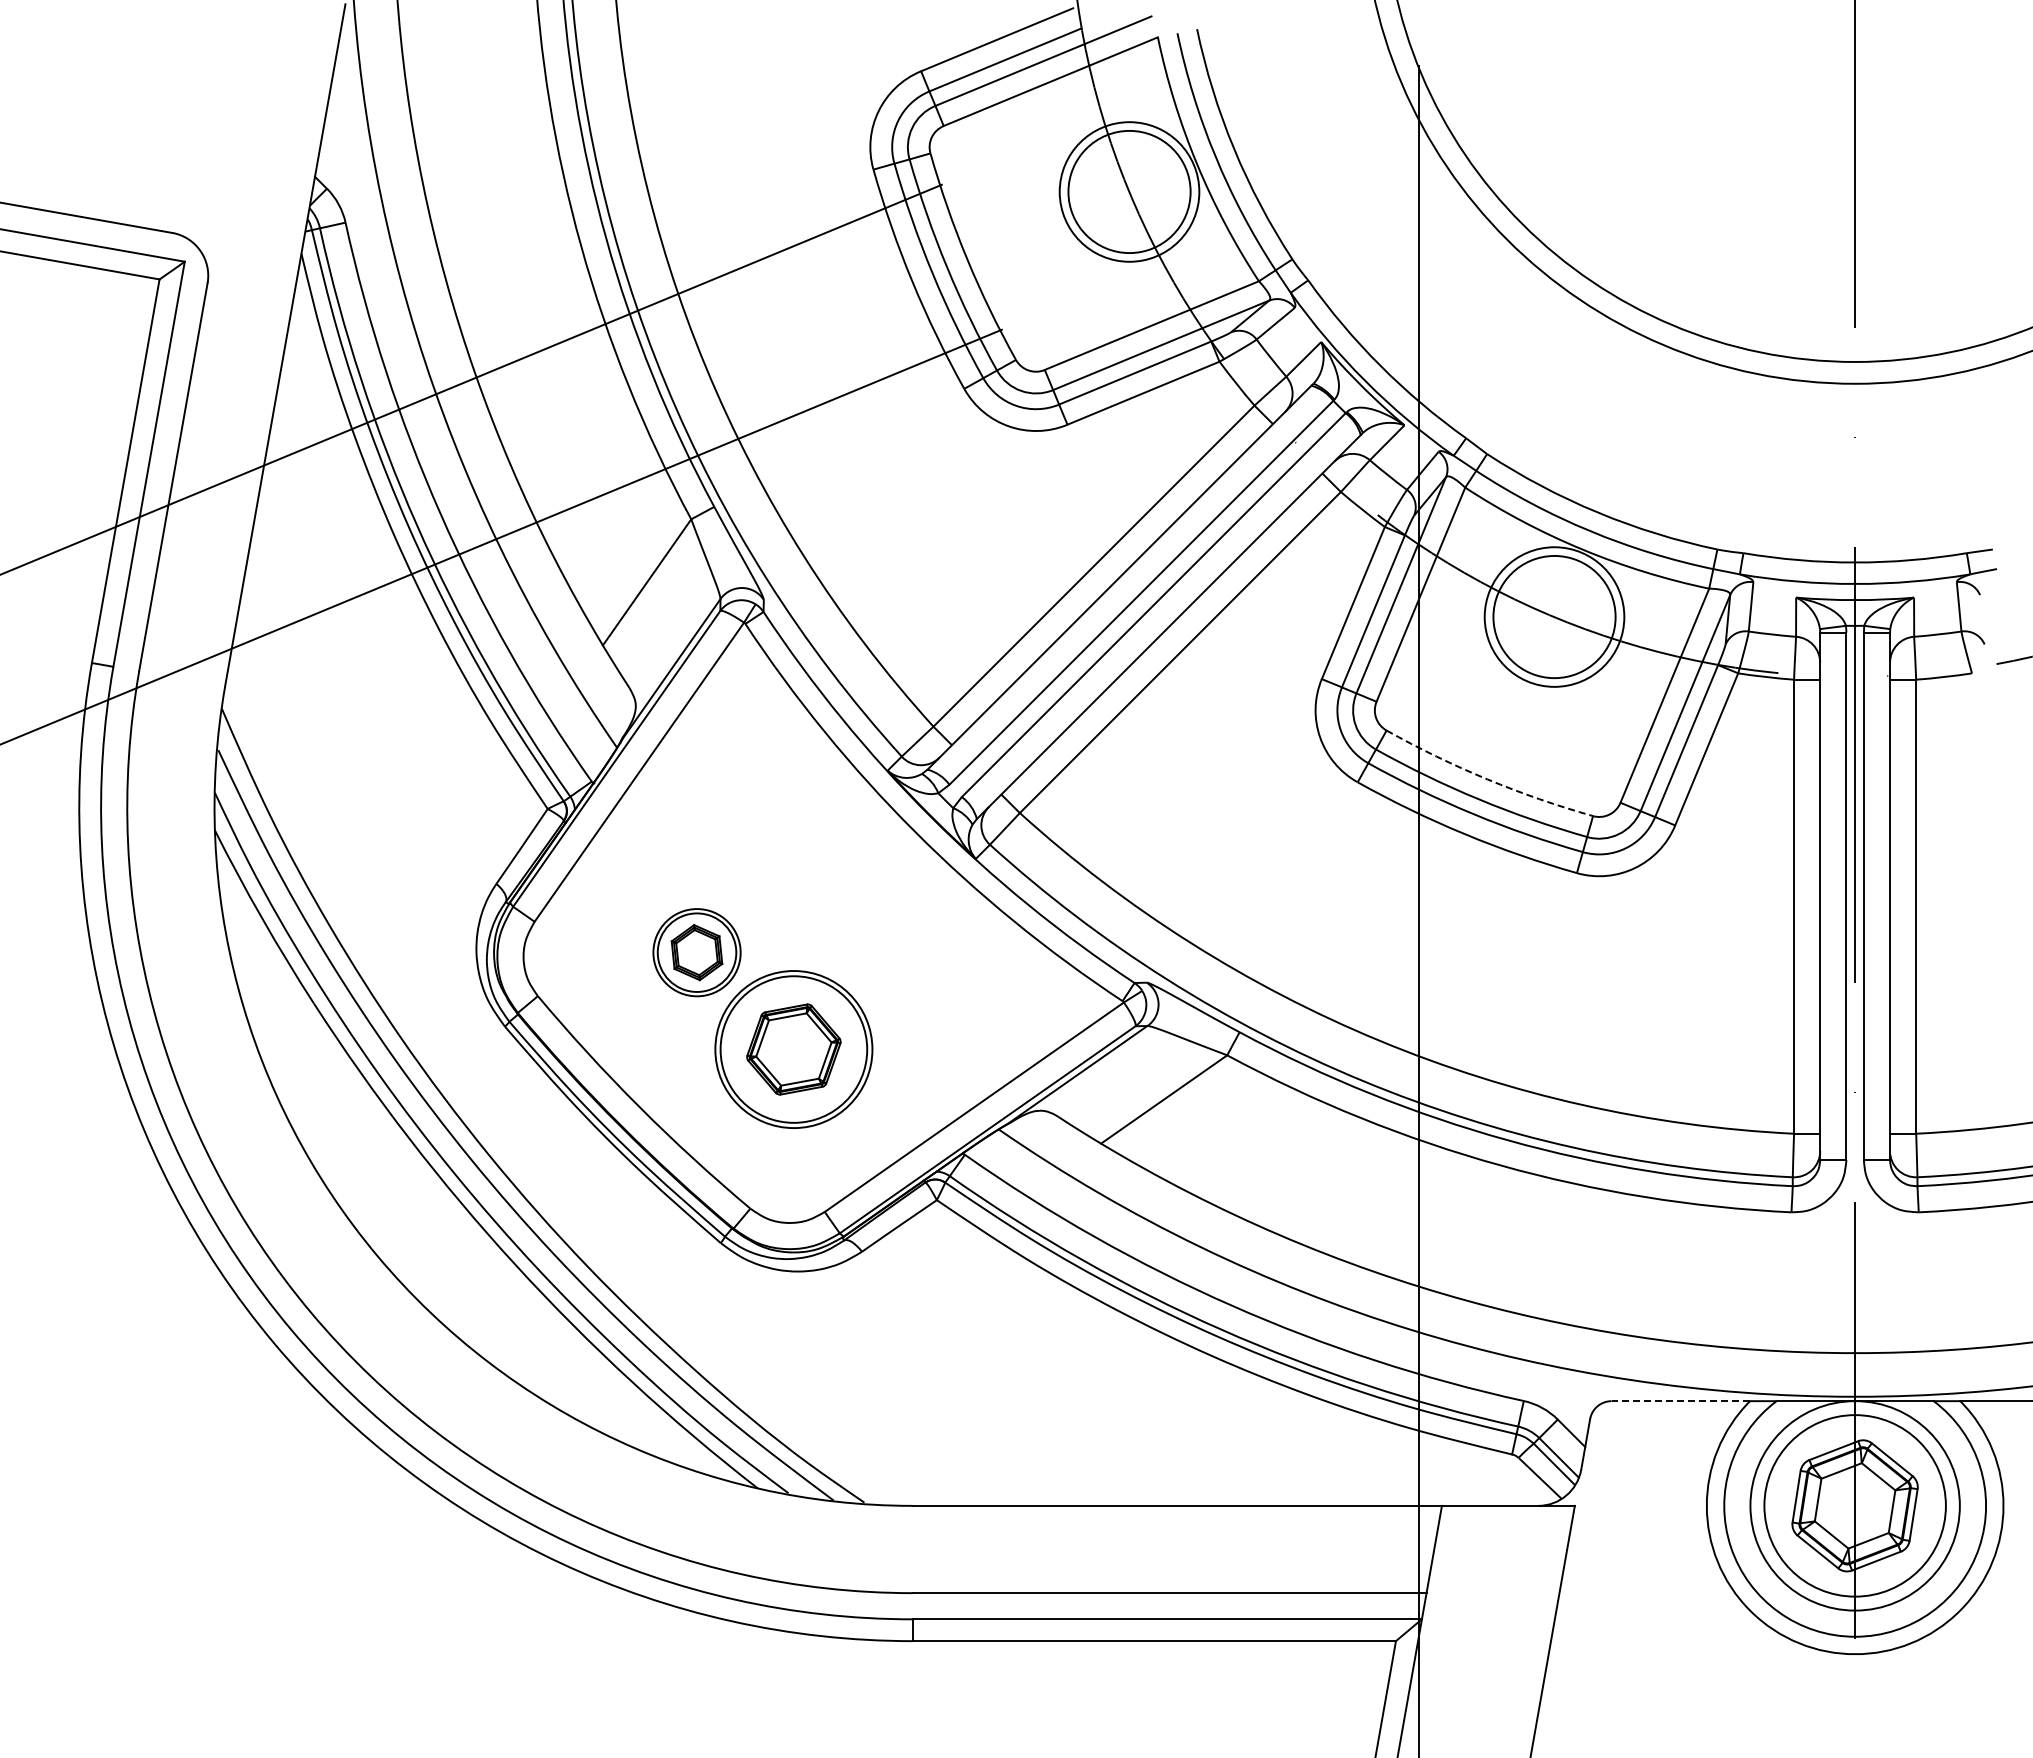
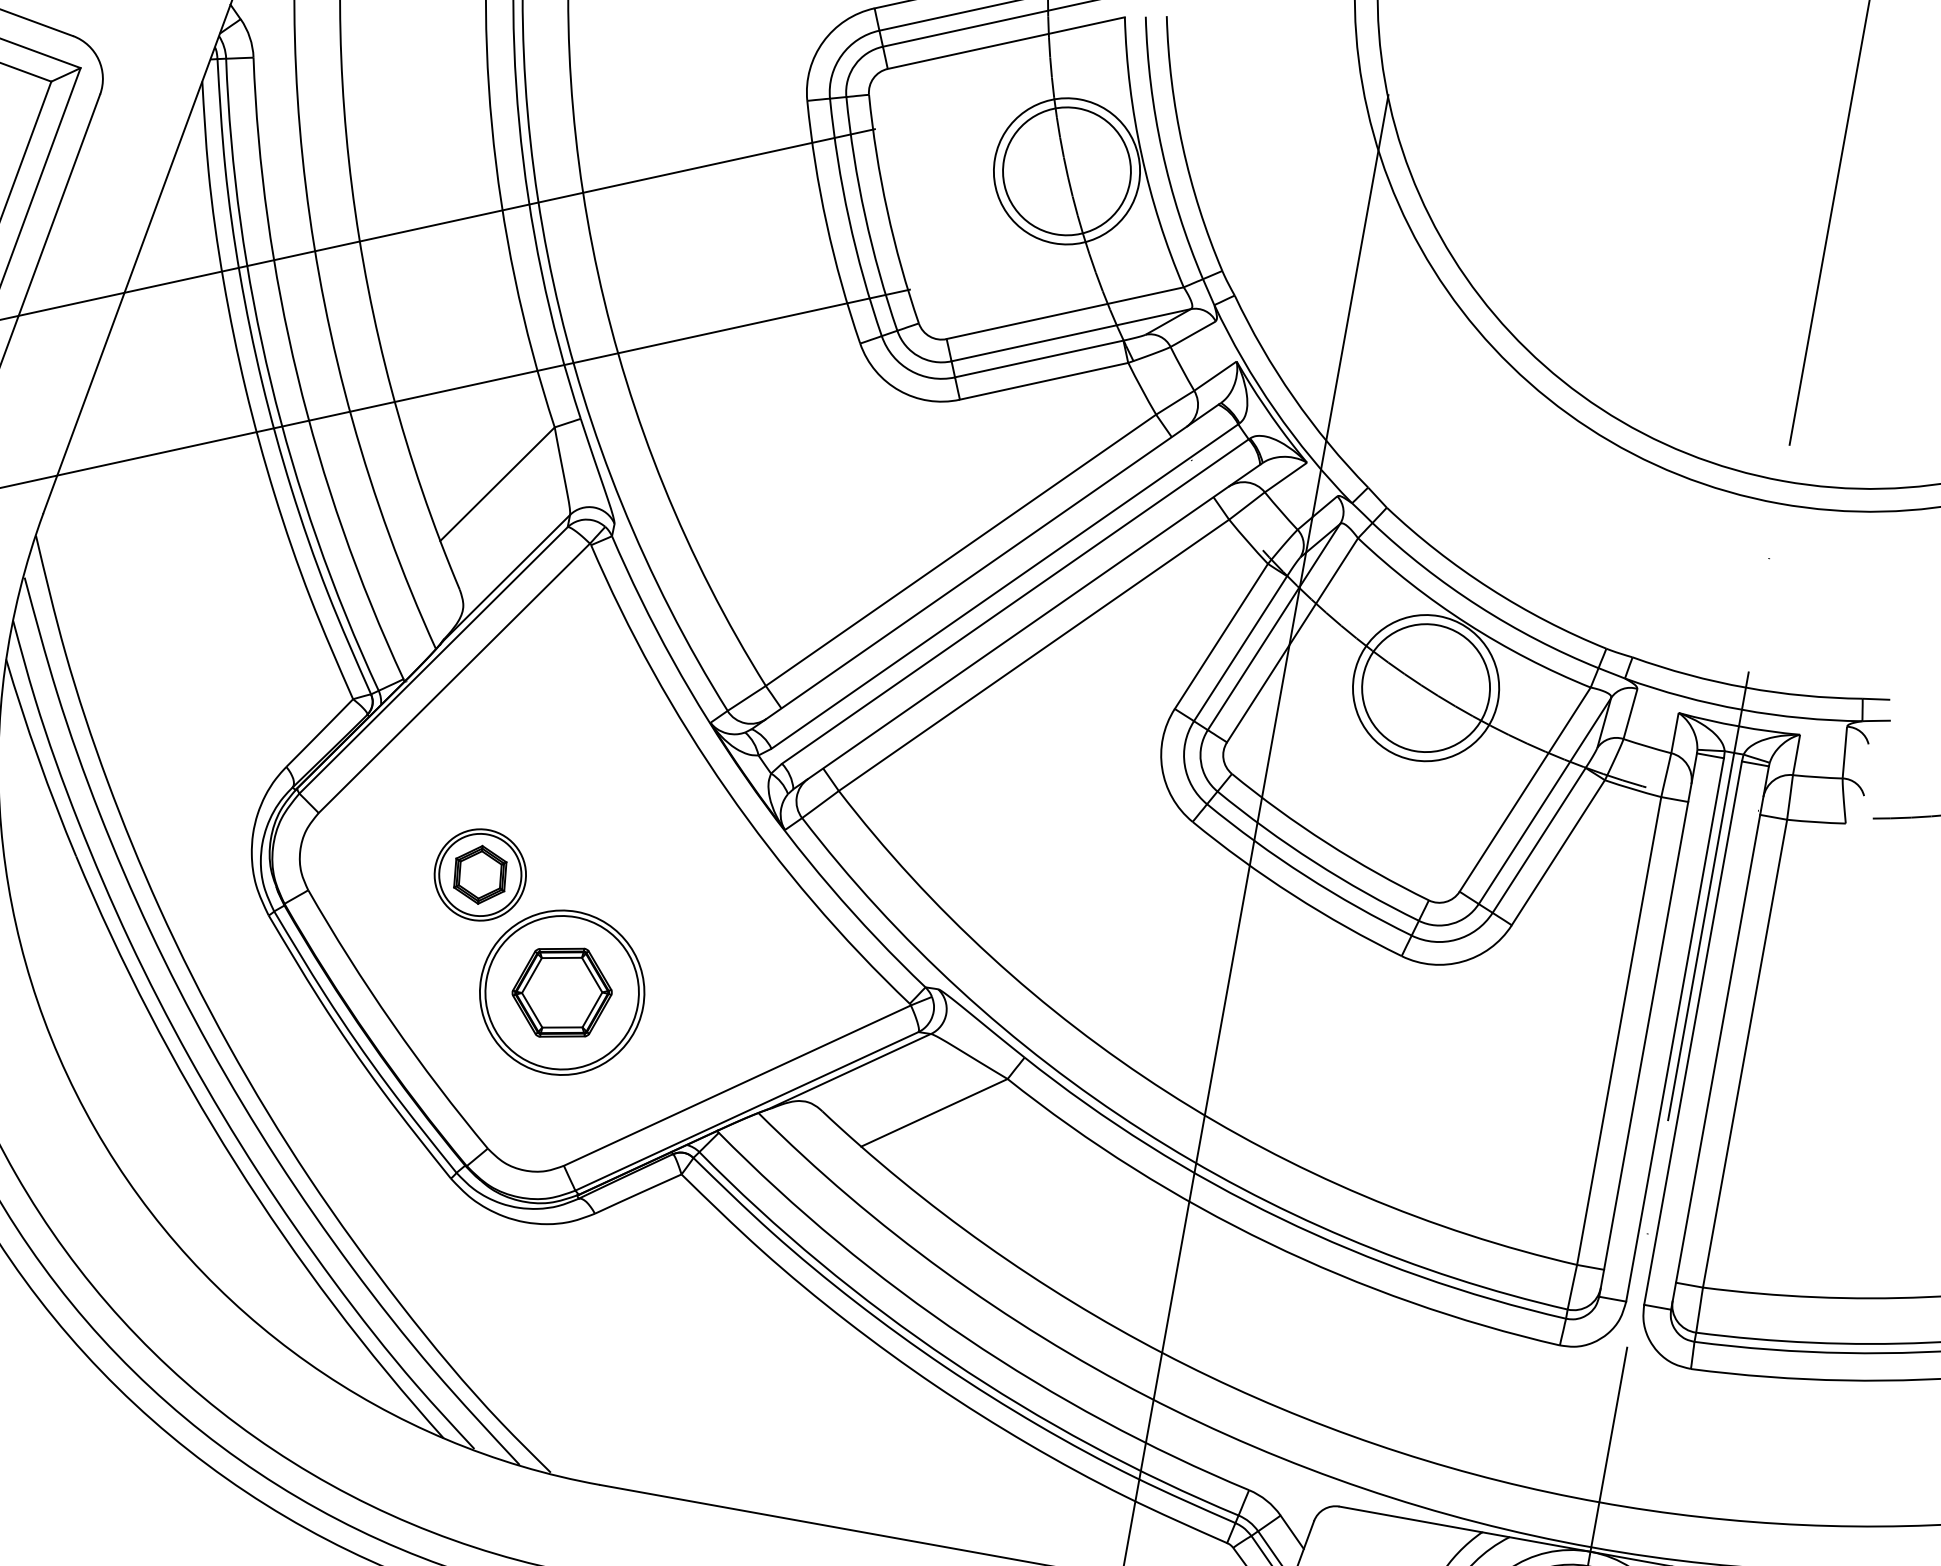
arc: (1487, 779) -> (1326, 843), dashed -> solid
line: (1680, 1401) -> (1410, 1519), dashed -> solid

